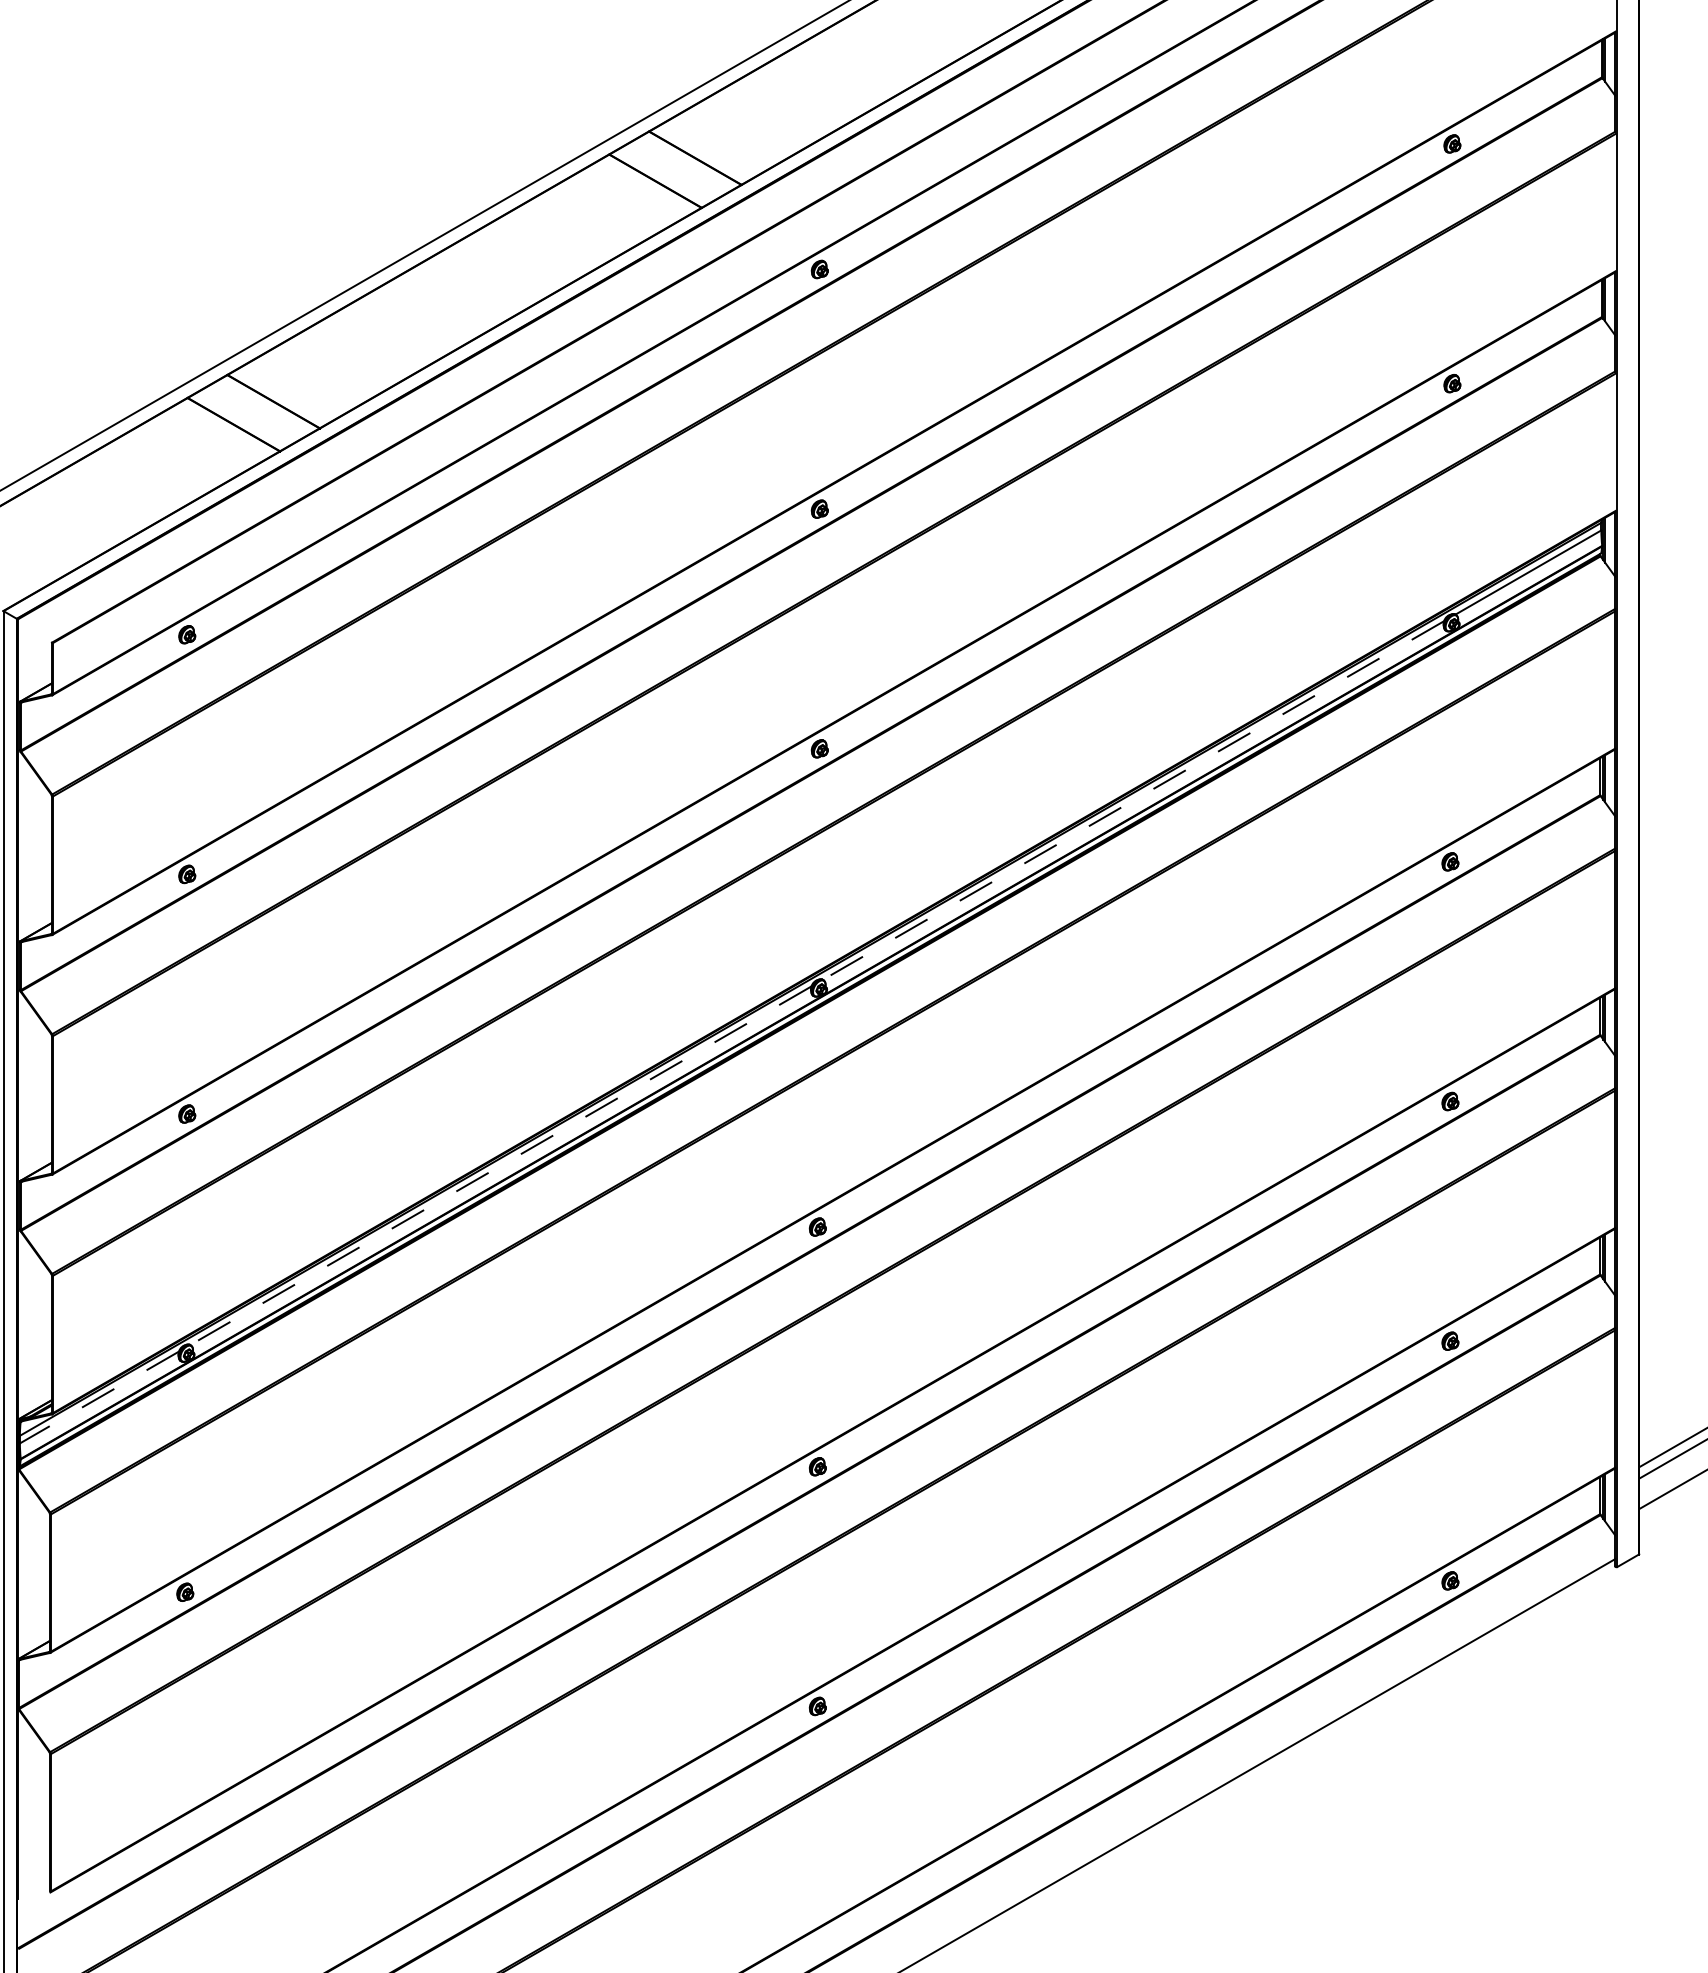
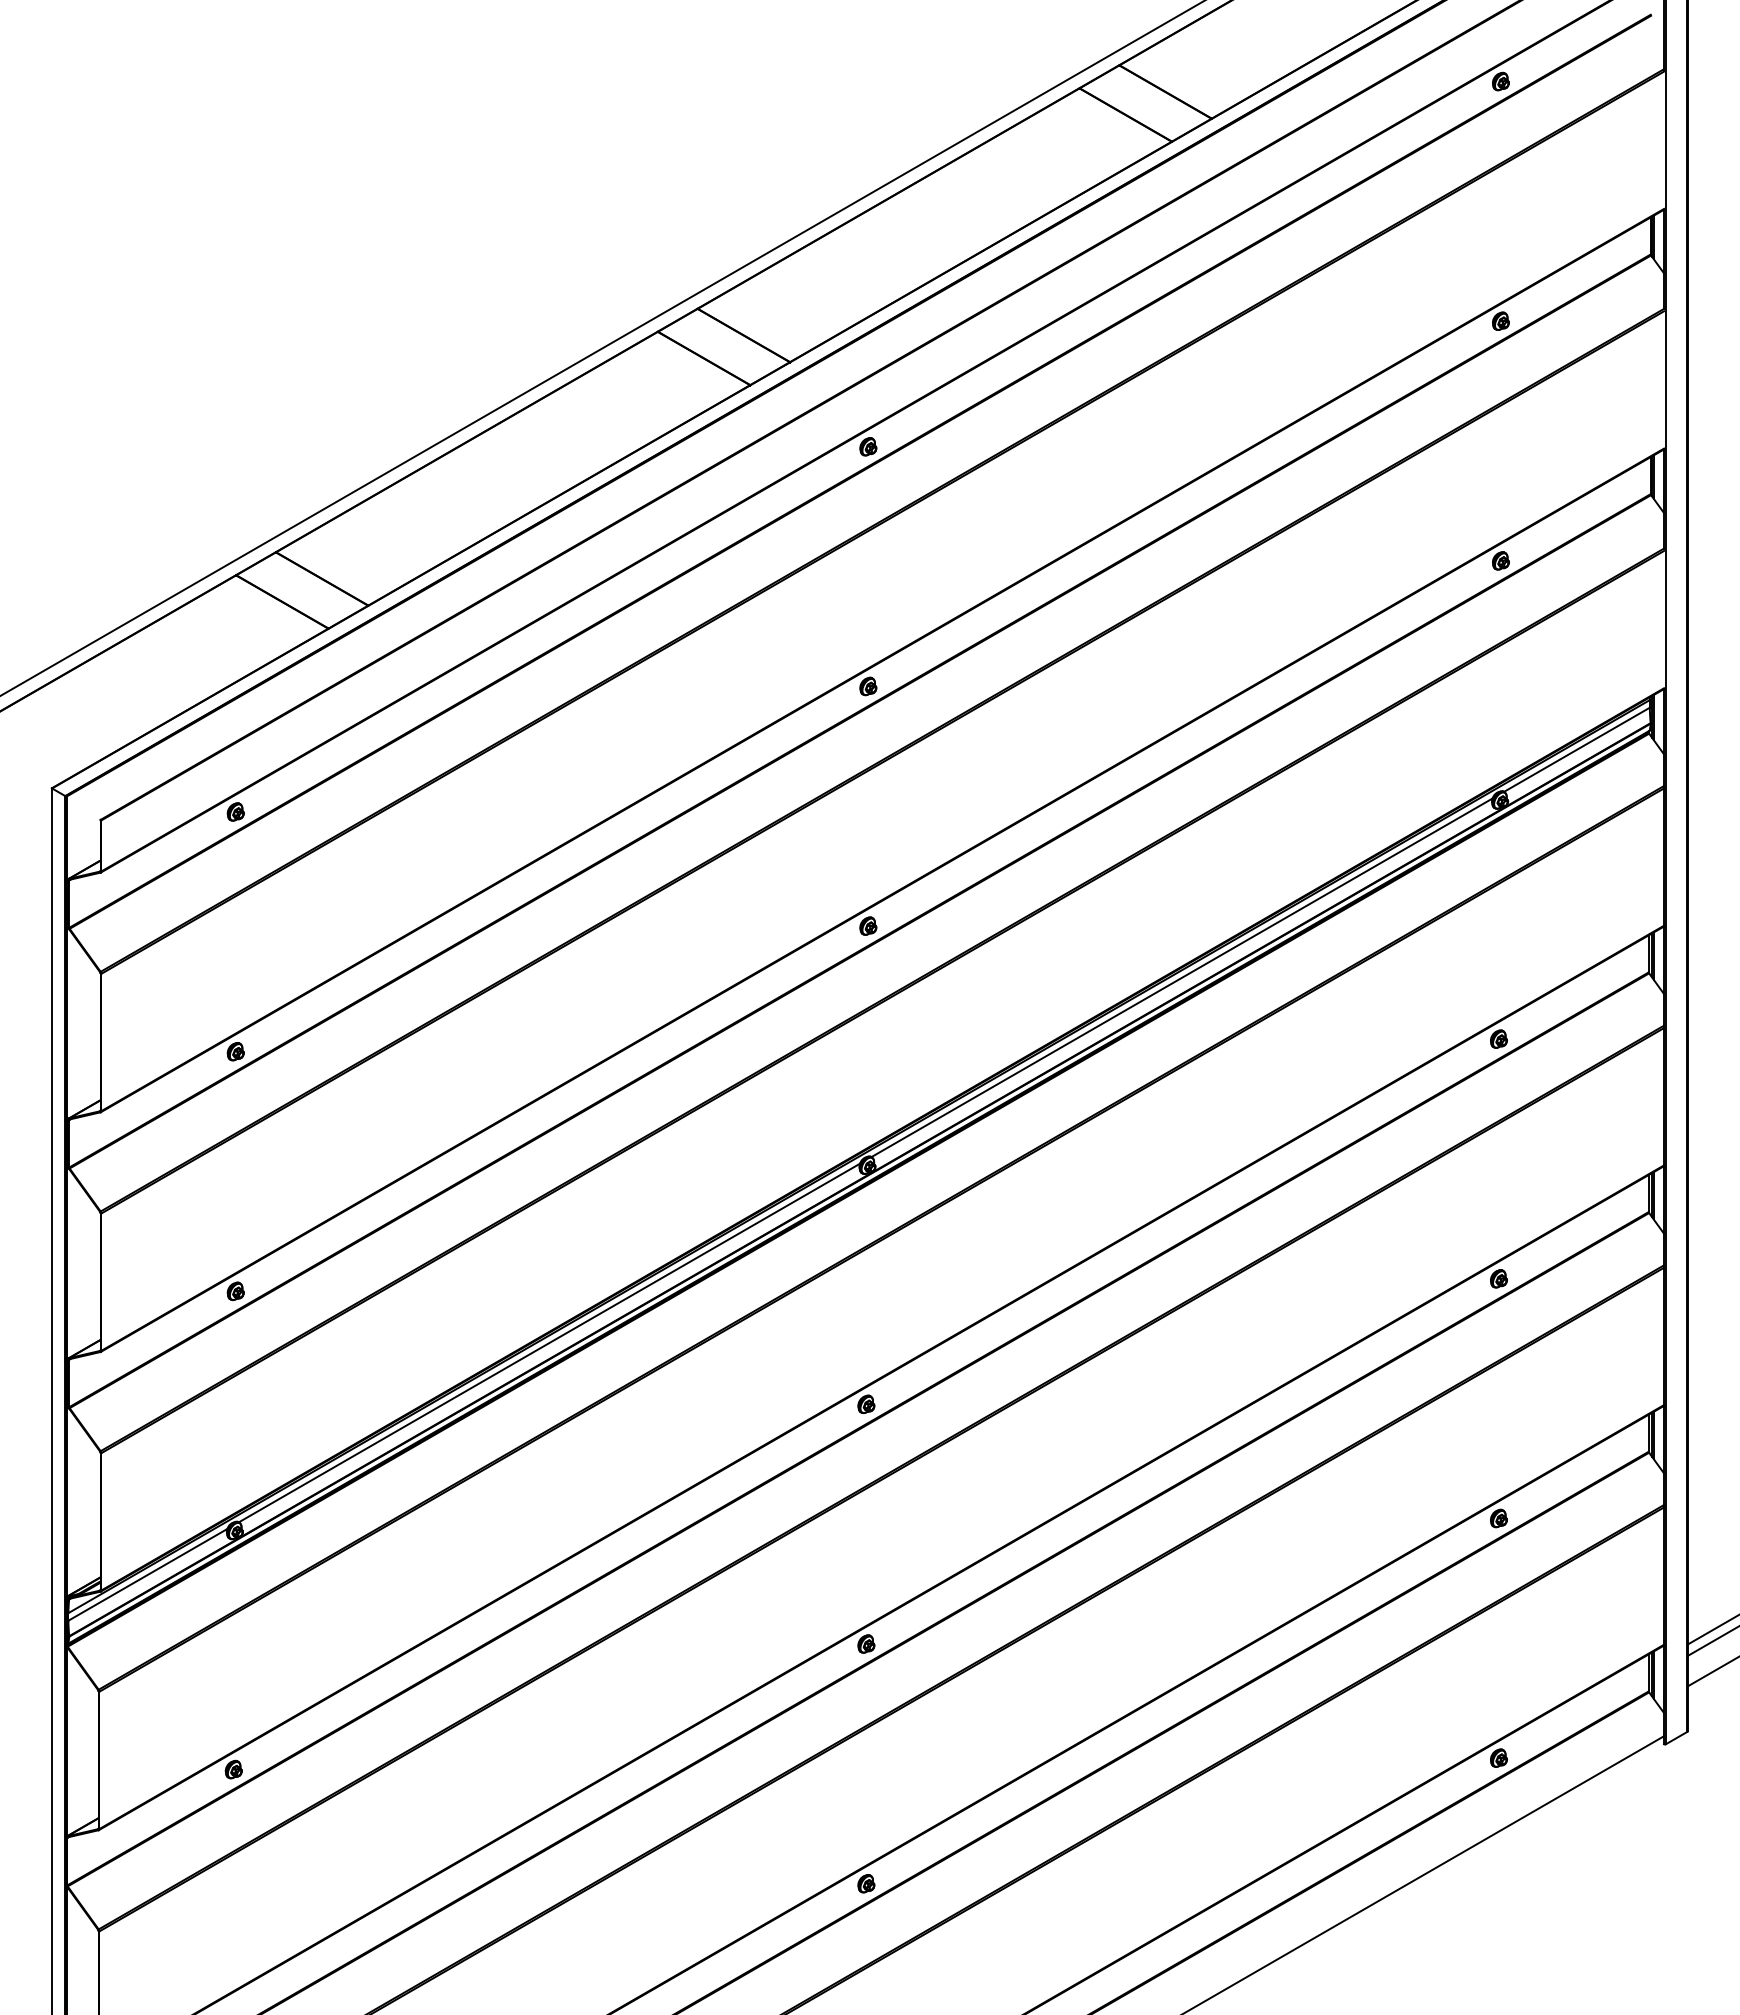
line: (1132, 800) -> (1181, 977), dashed -> solid
line: (500, 1166) -> (549, 1343), dashed -> solid
line: (98, 1397) -> (147, 1574), dashed -> solid

